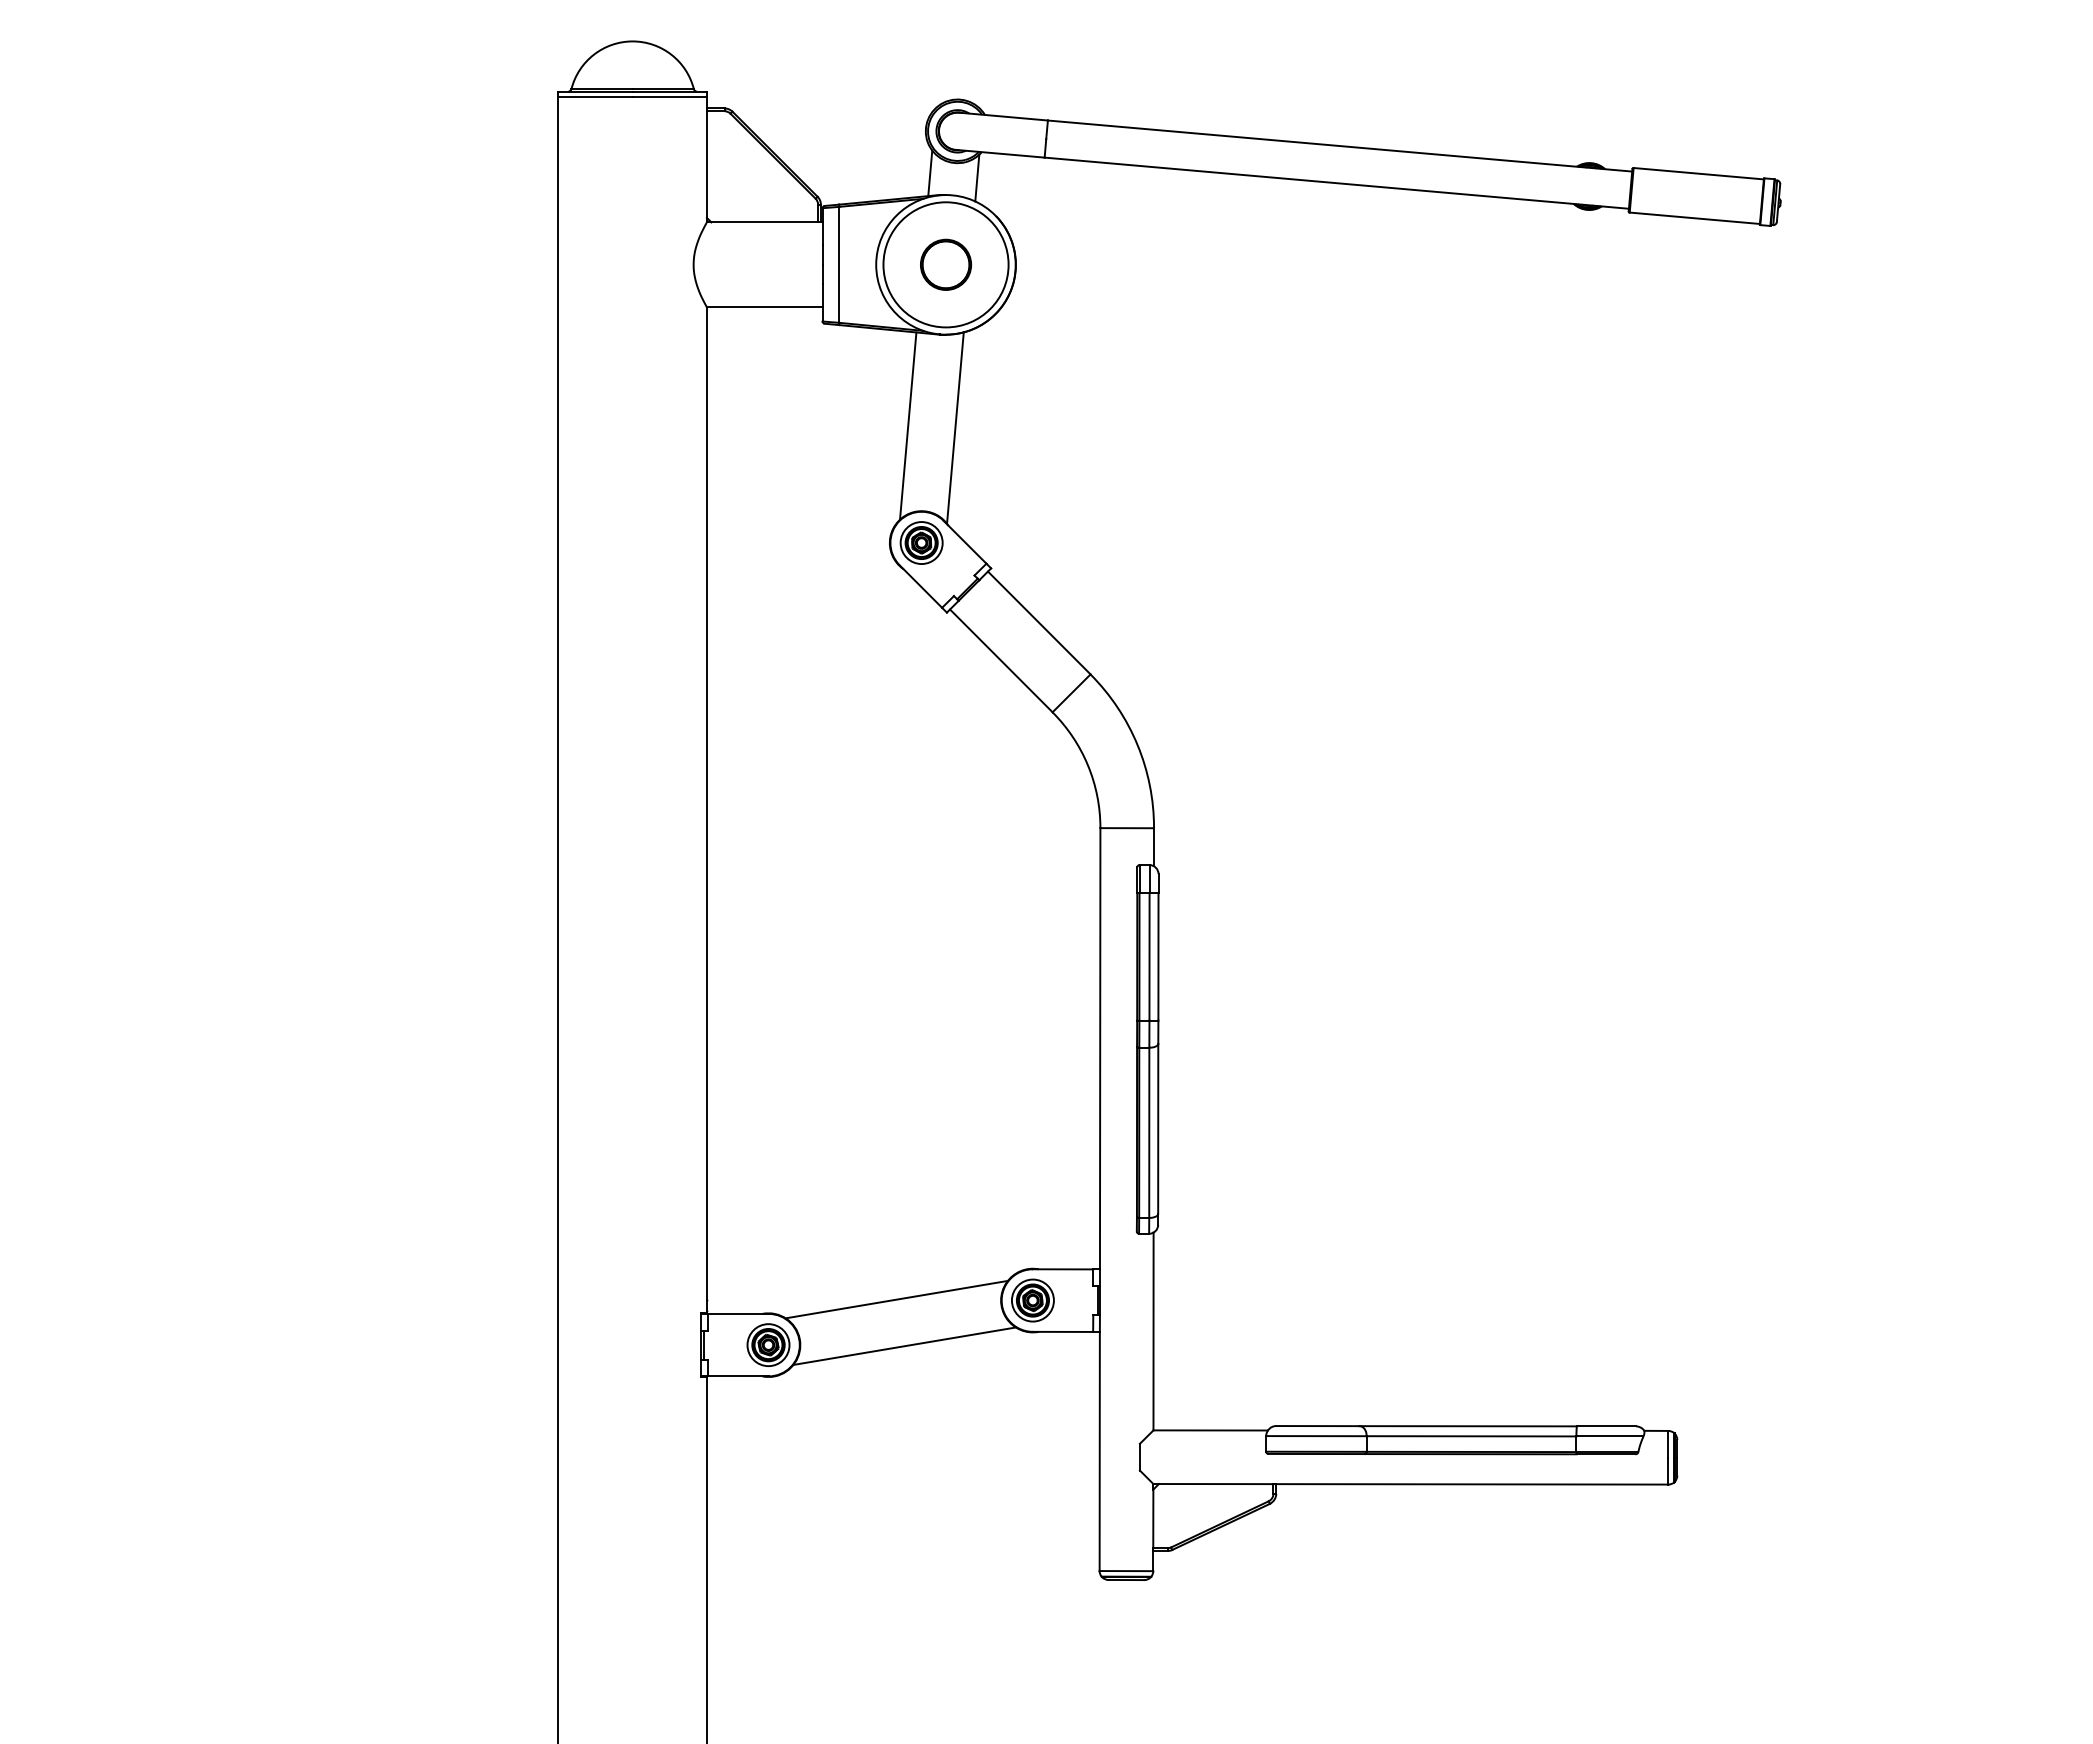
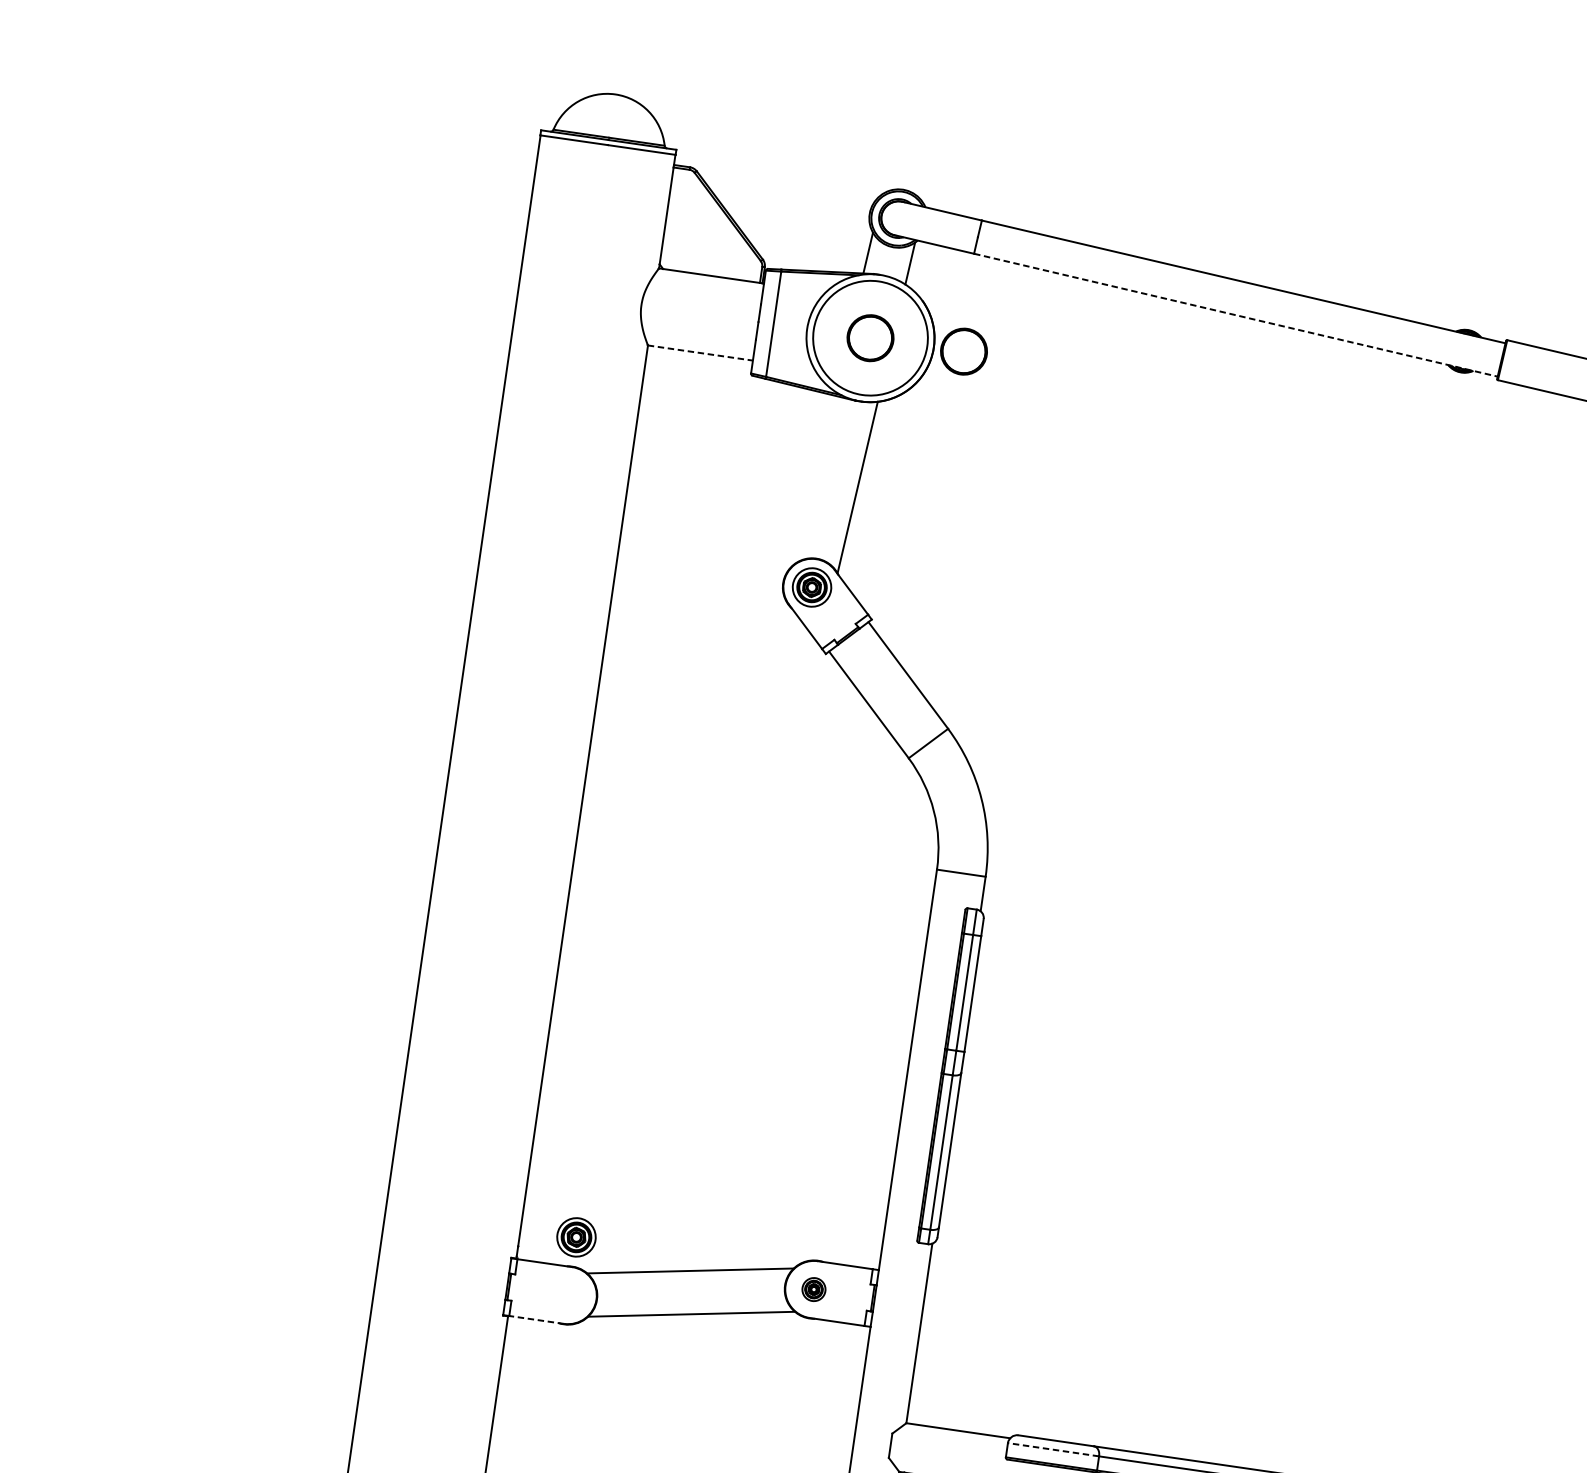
line: (1337, 183) -> (1236, 315), solid -> dashed
part: (1048, 264) -> (963, 351), added
line: (764, 307) -> (700, 353), solid -> dashed
line: (908, 425) -> (815, 479), removed
part: (1032, 1300) -> (813, 1289), size x0.6
part: (768, 1344) -> (576, 1236), moved
line: (737, 1376) -> (535, 1319), solid -> dashed
line: (1315, 1436) -> (1052, 1449), solid -> dashed

